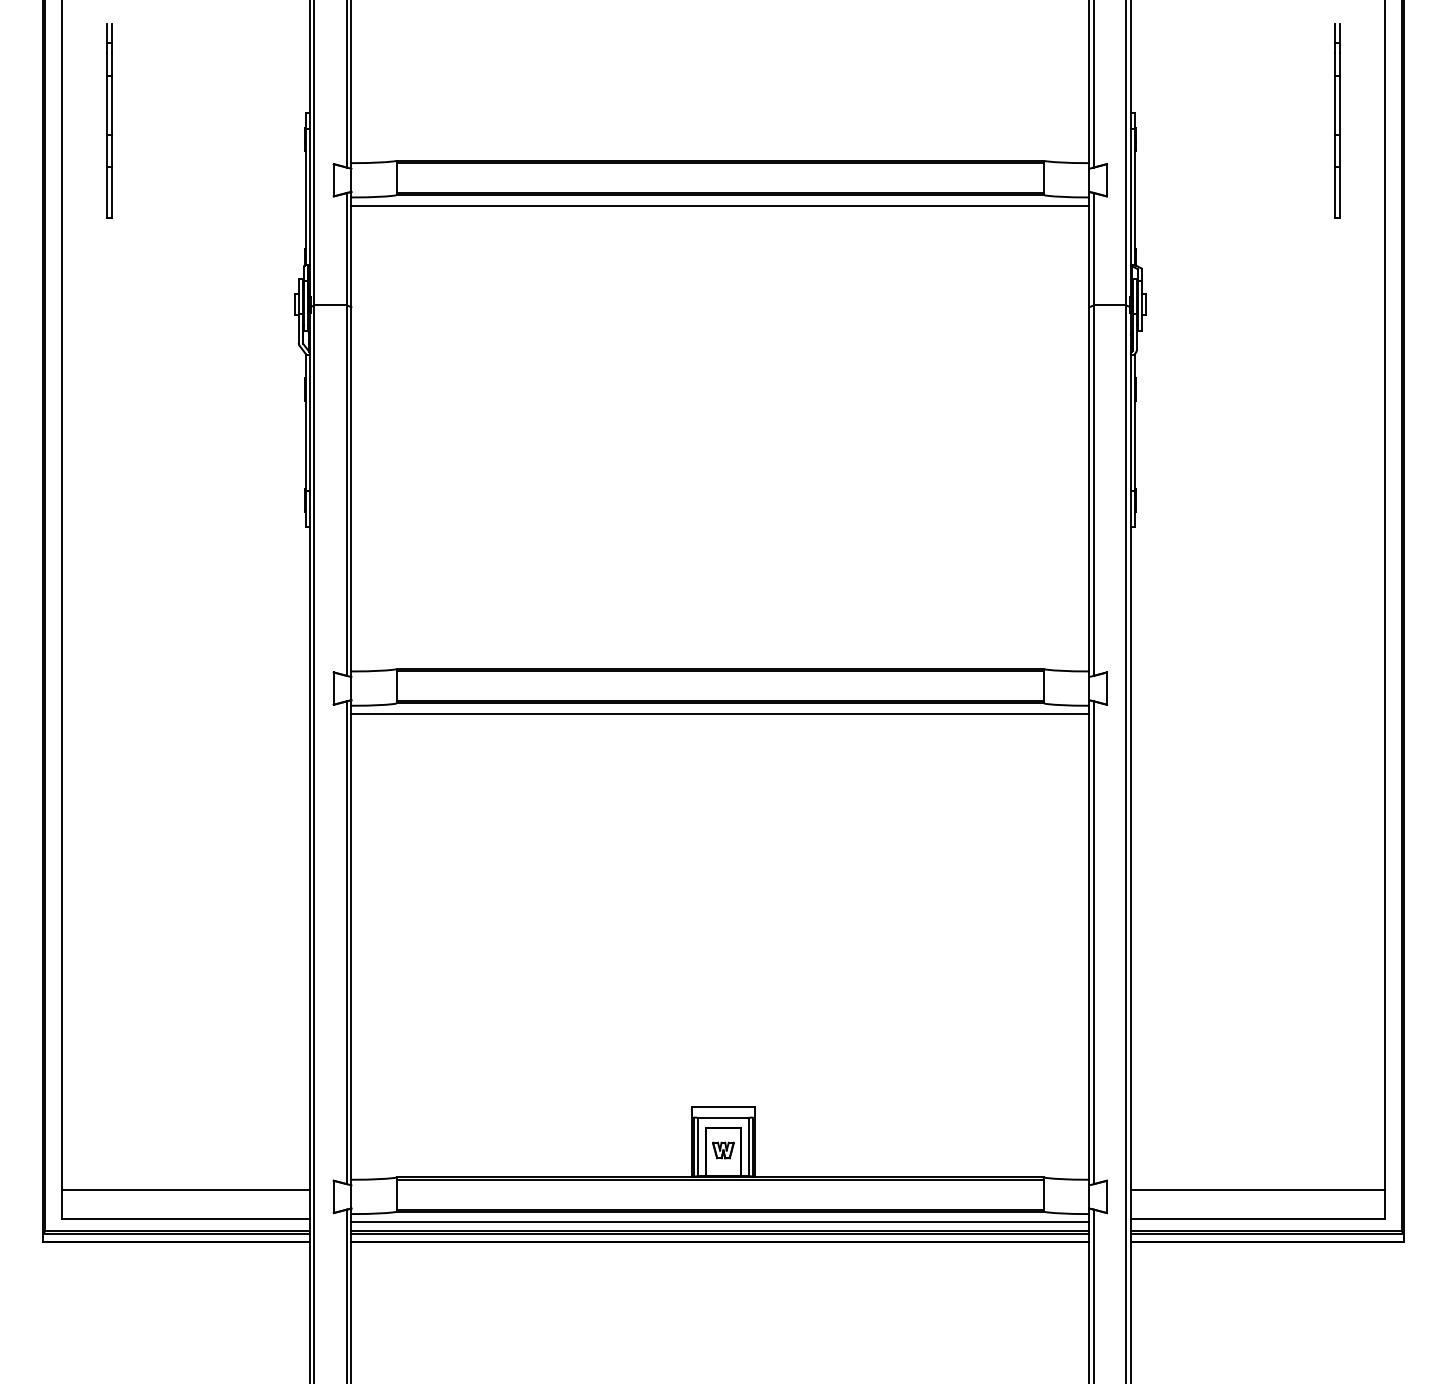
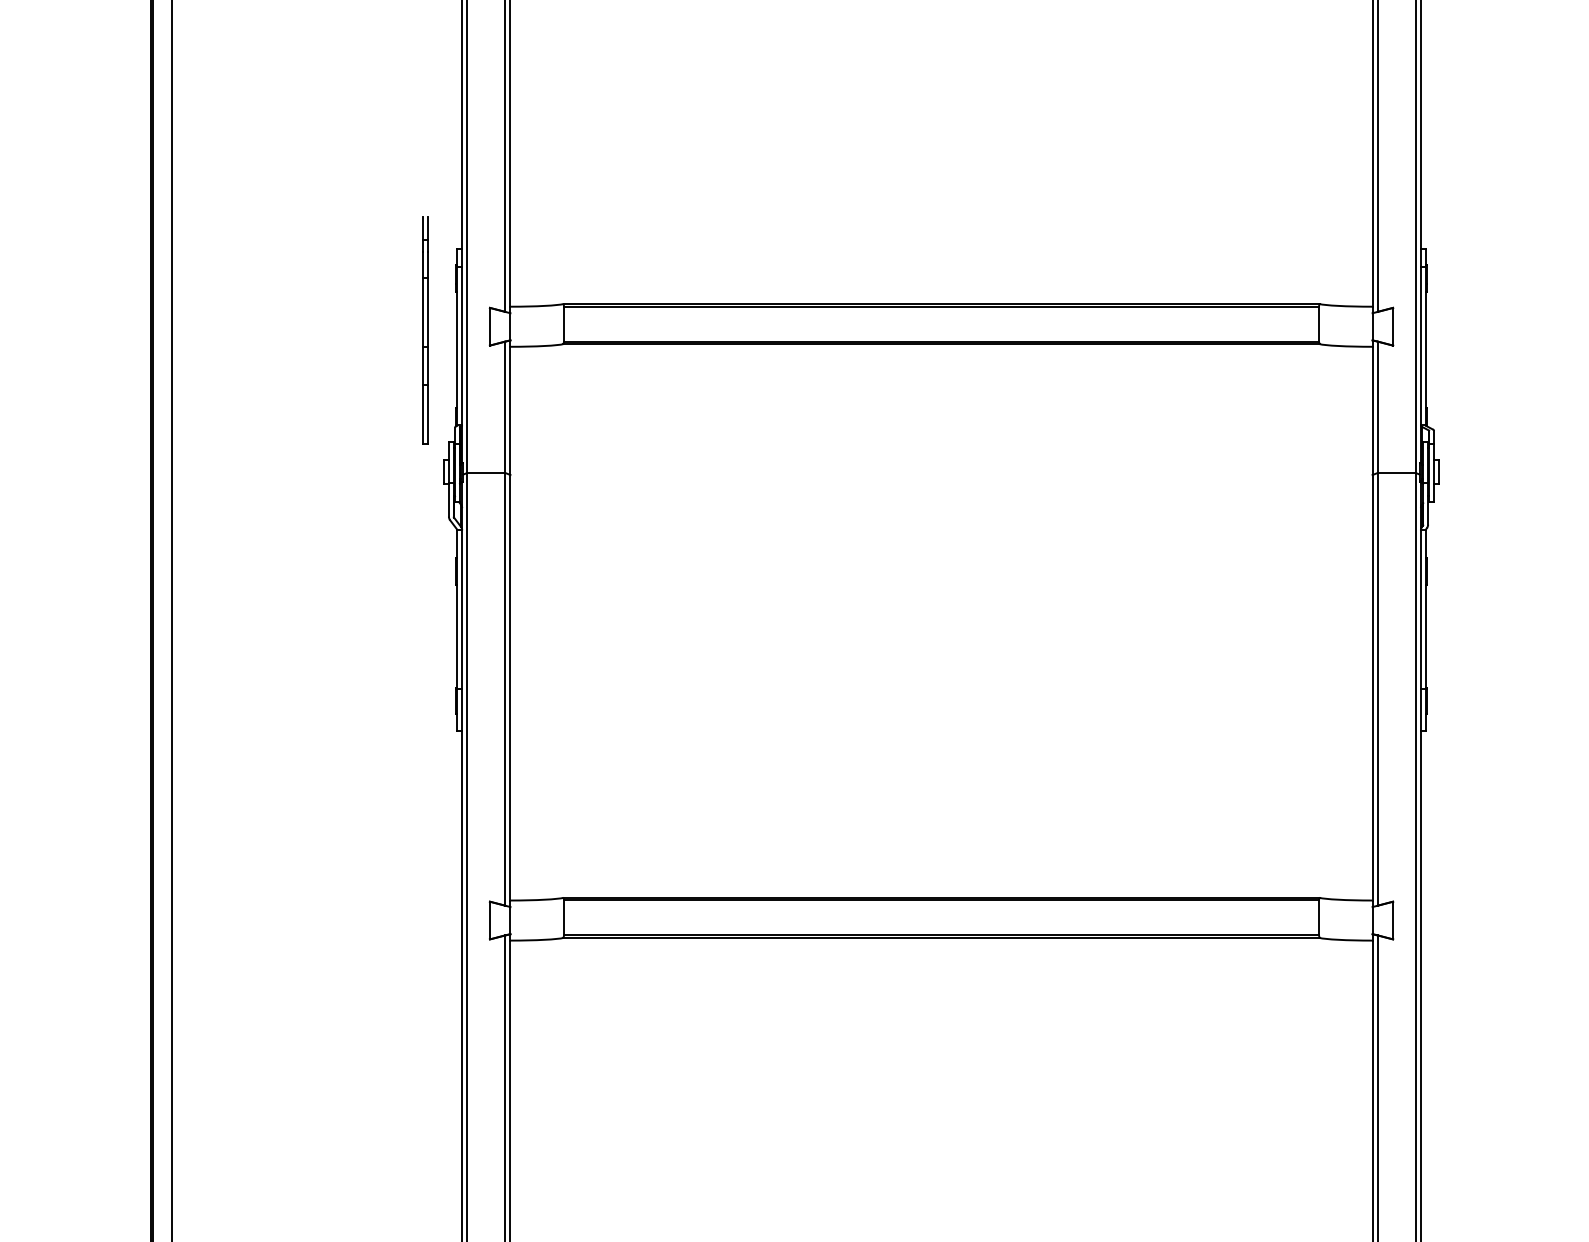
part: (109, 120) -> (425, 330), moved
line: (720, 205) -> (941, 356), removed
line: (720, 714) -> (941, 950), removed

